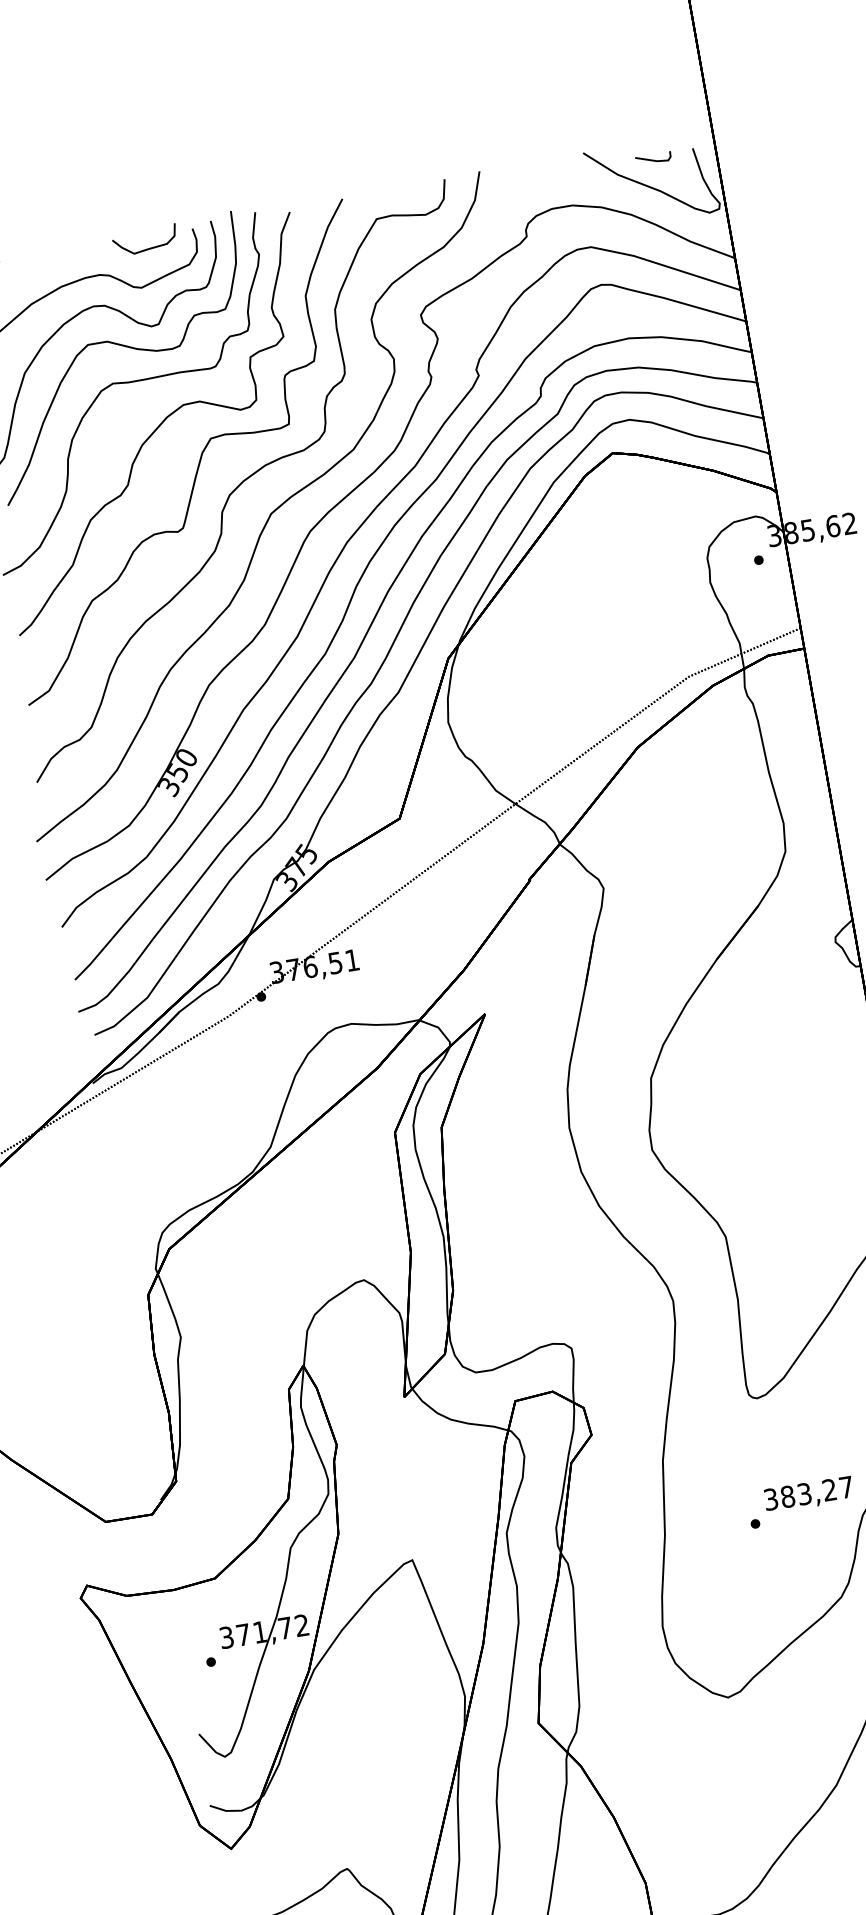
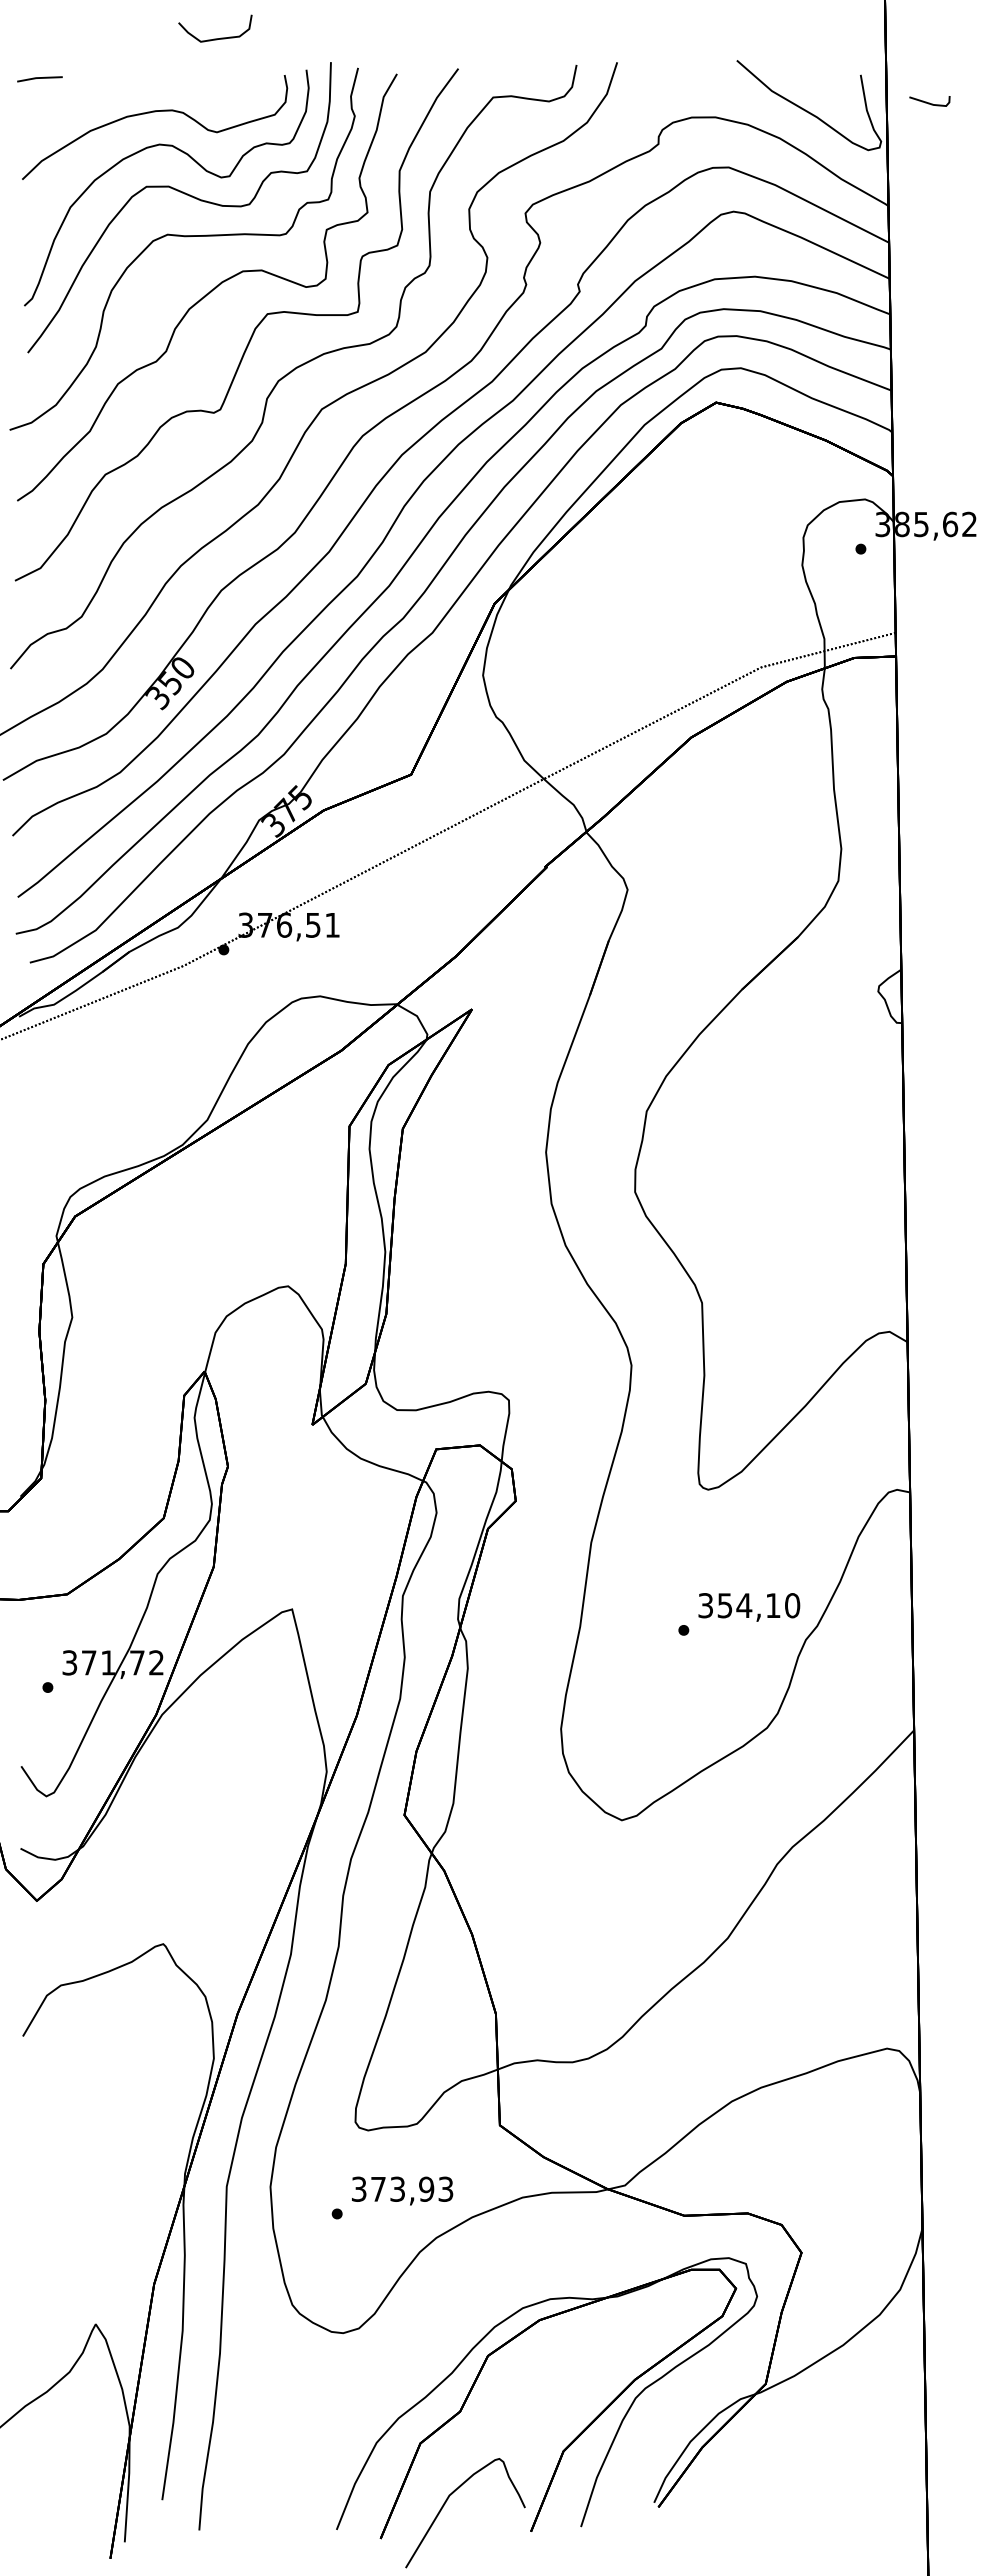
line: (653, 159) -> (929, 102), moved
curve: (146, 248) -> (215, 38), moved
text: (816, 1491) -> (758, 1605), 383,27 -> 354,10

